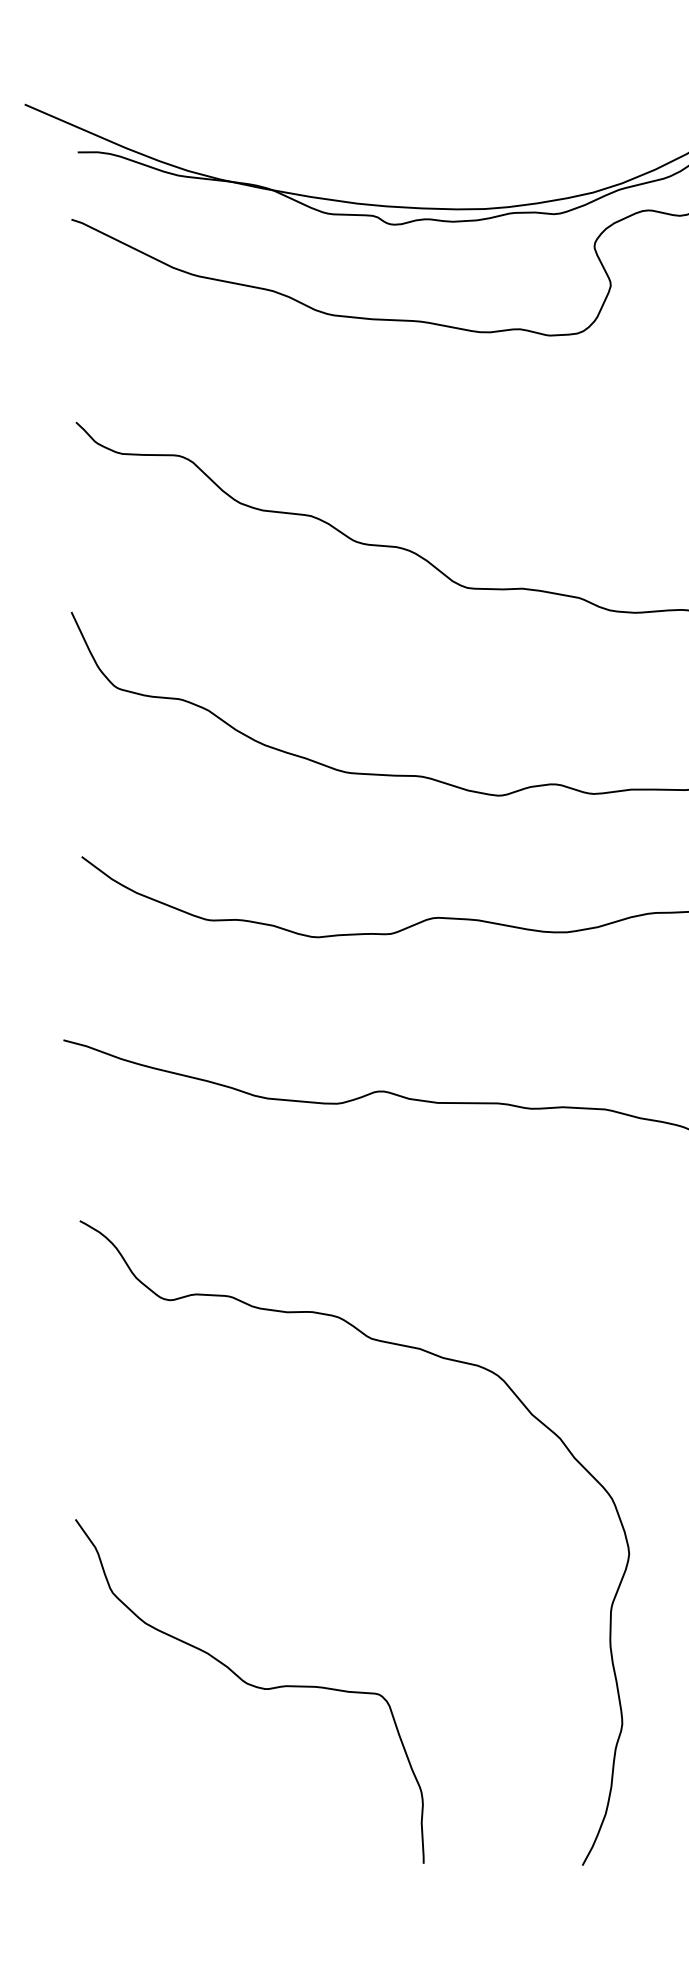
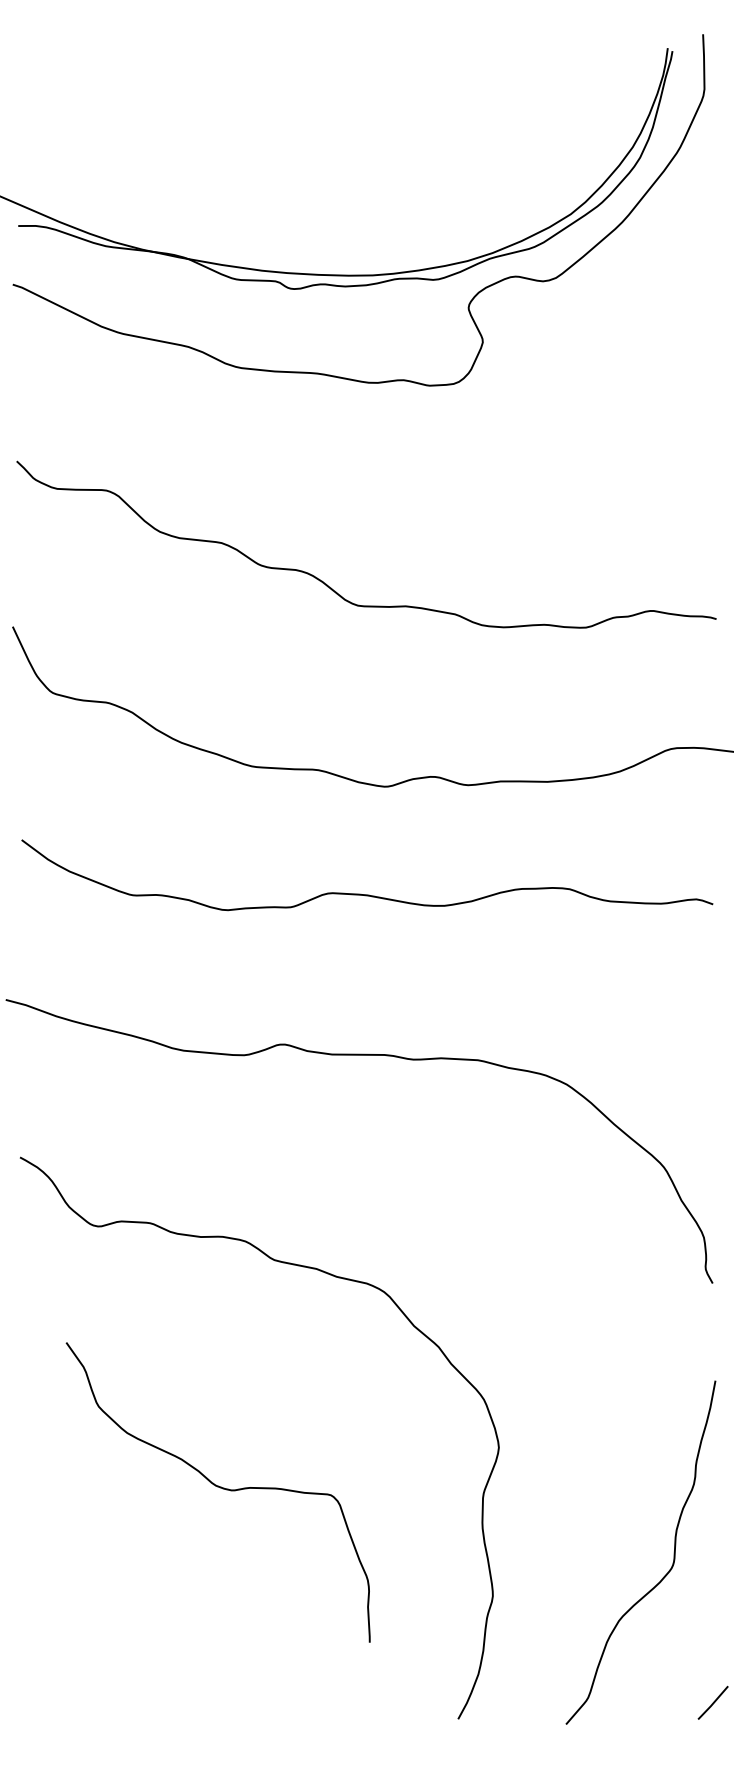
curve: (248, 1685) -> (217, 1487), moved

